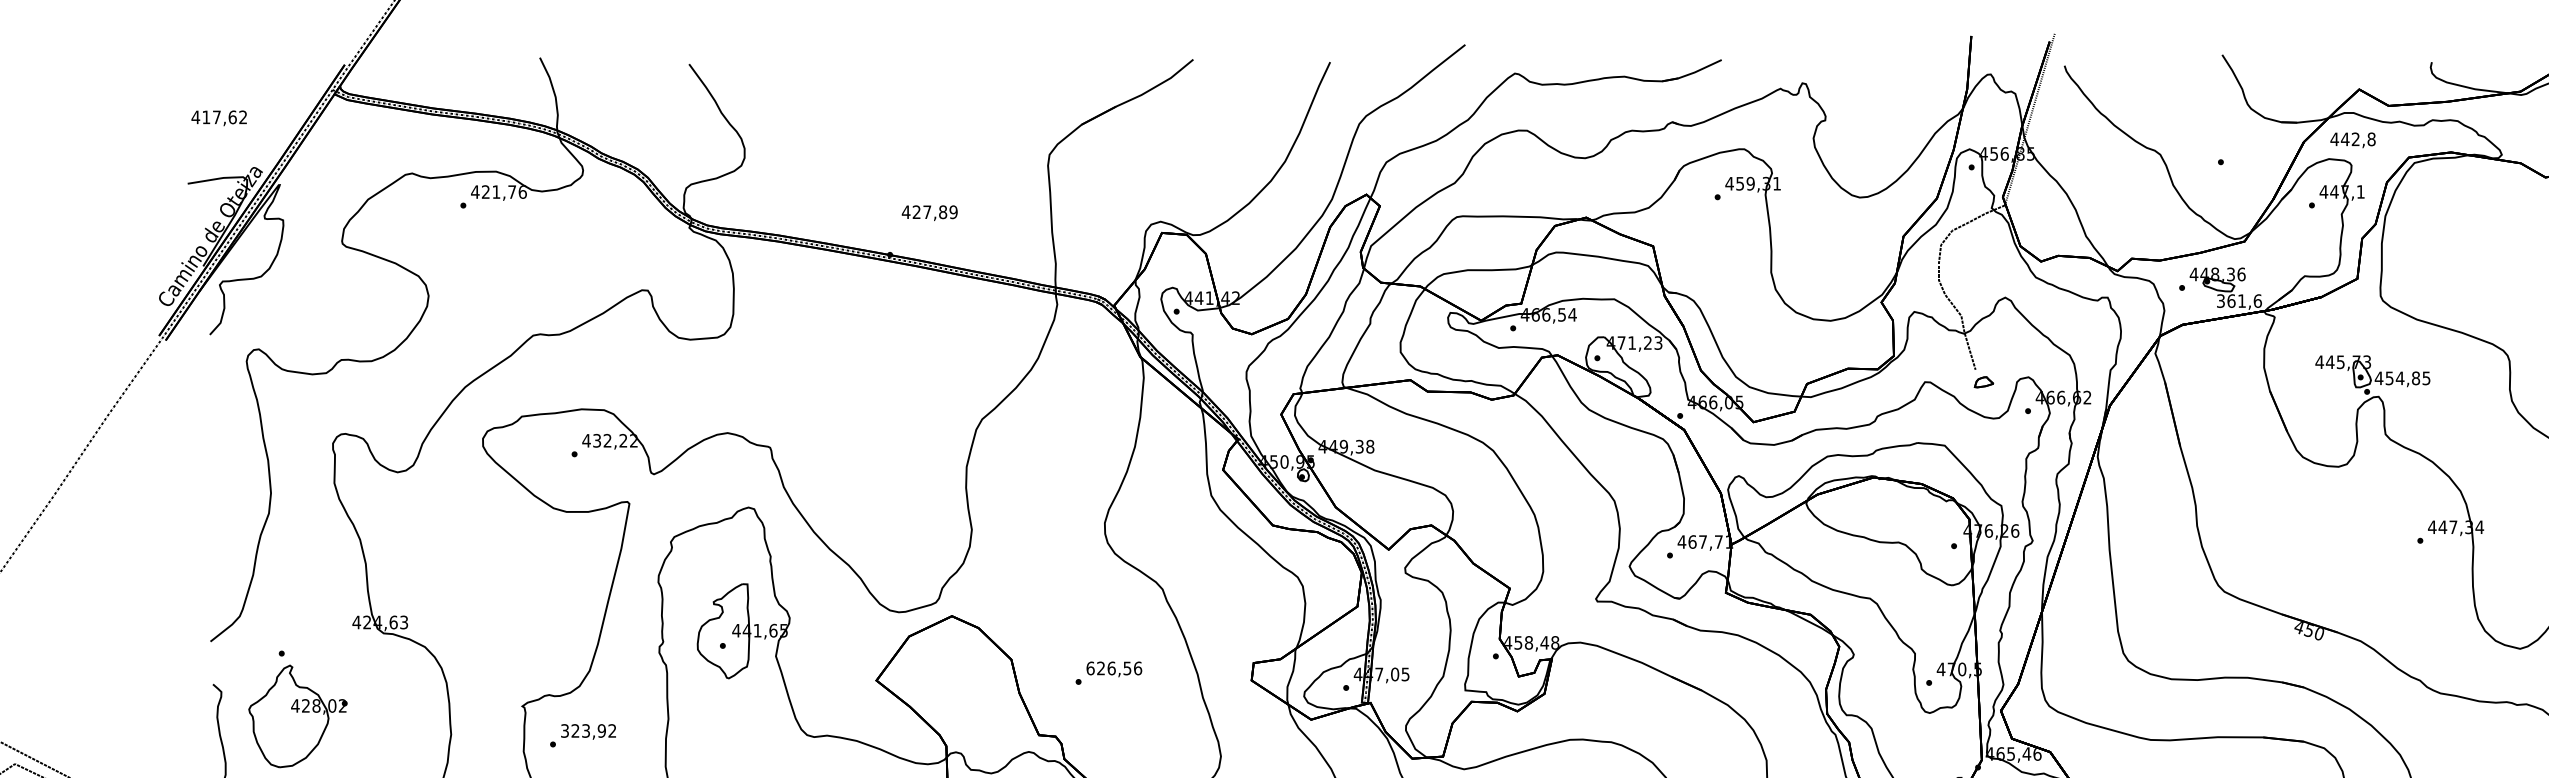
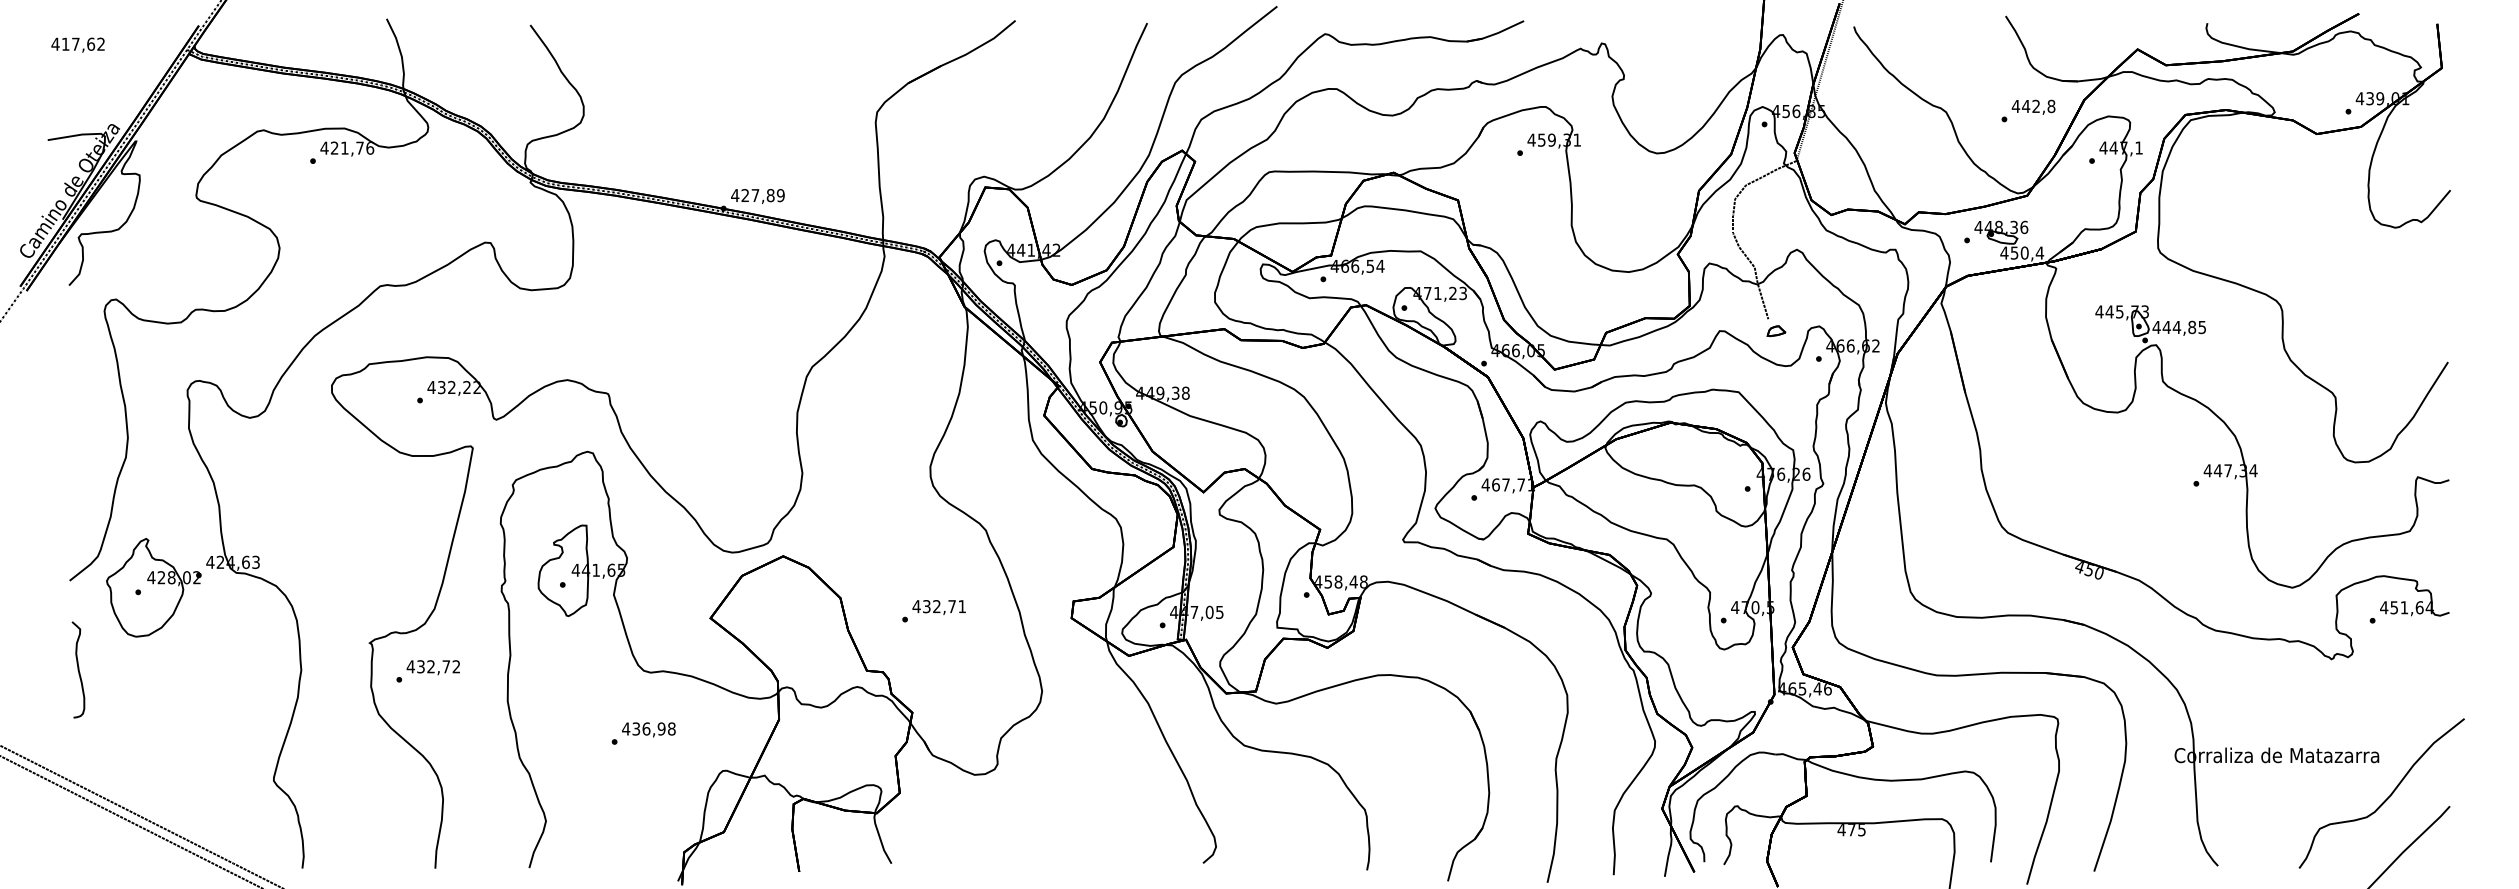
text: (218, 117) -> (77, 44), moved
text: (2352, 139) -> (2033, 106), moved
text: (929, 213) -> (757, 196), moved
text: (2239, 300) -> (2022, 252), 361,6 -> 450,4
text: (2389, 378) -> (2166, 327), 454,85 -> 444,85
text: (1114, 668) -> (939, 606), 626,56 -> 432,71
part: (297, 716) -> (153, 587), moved
text: (583, 730) -> (428, 666), 323,92 -> 432,72

